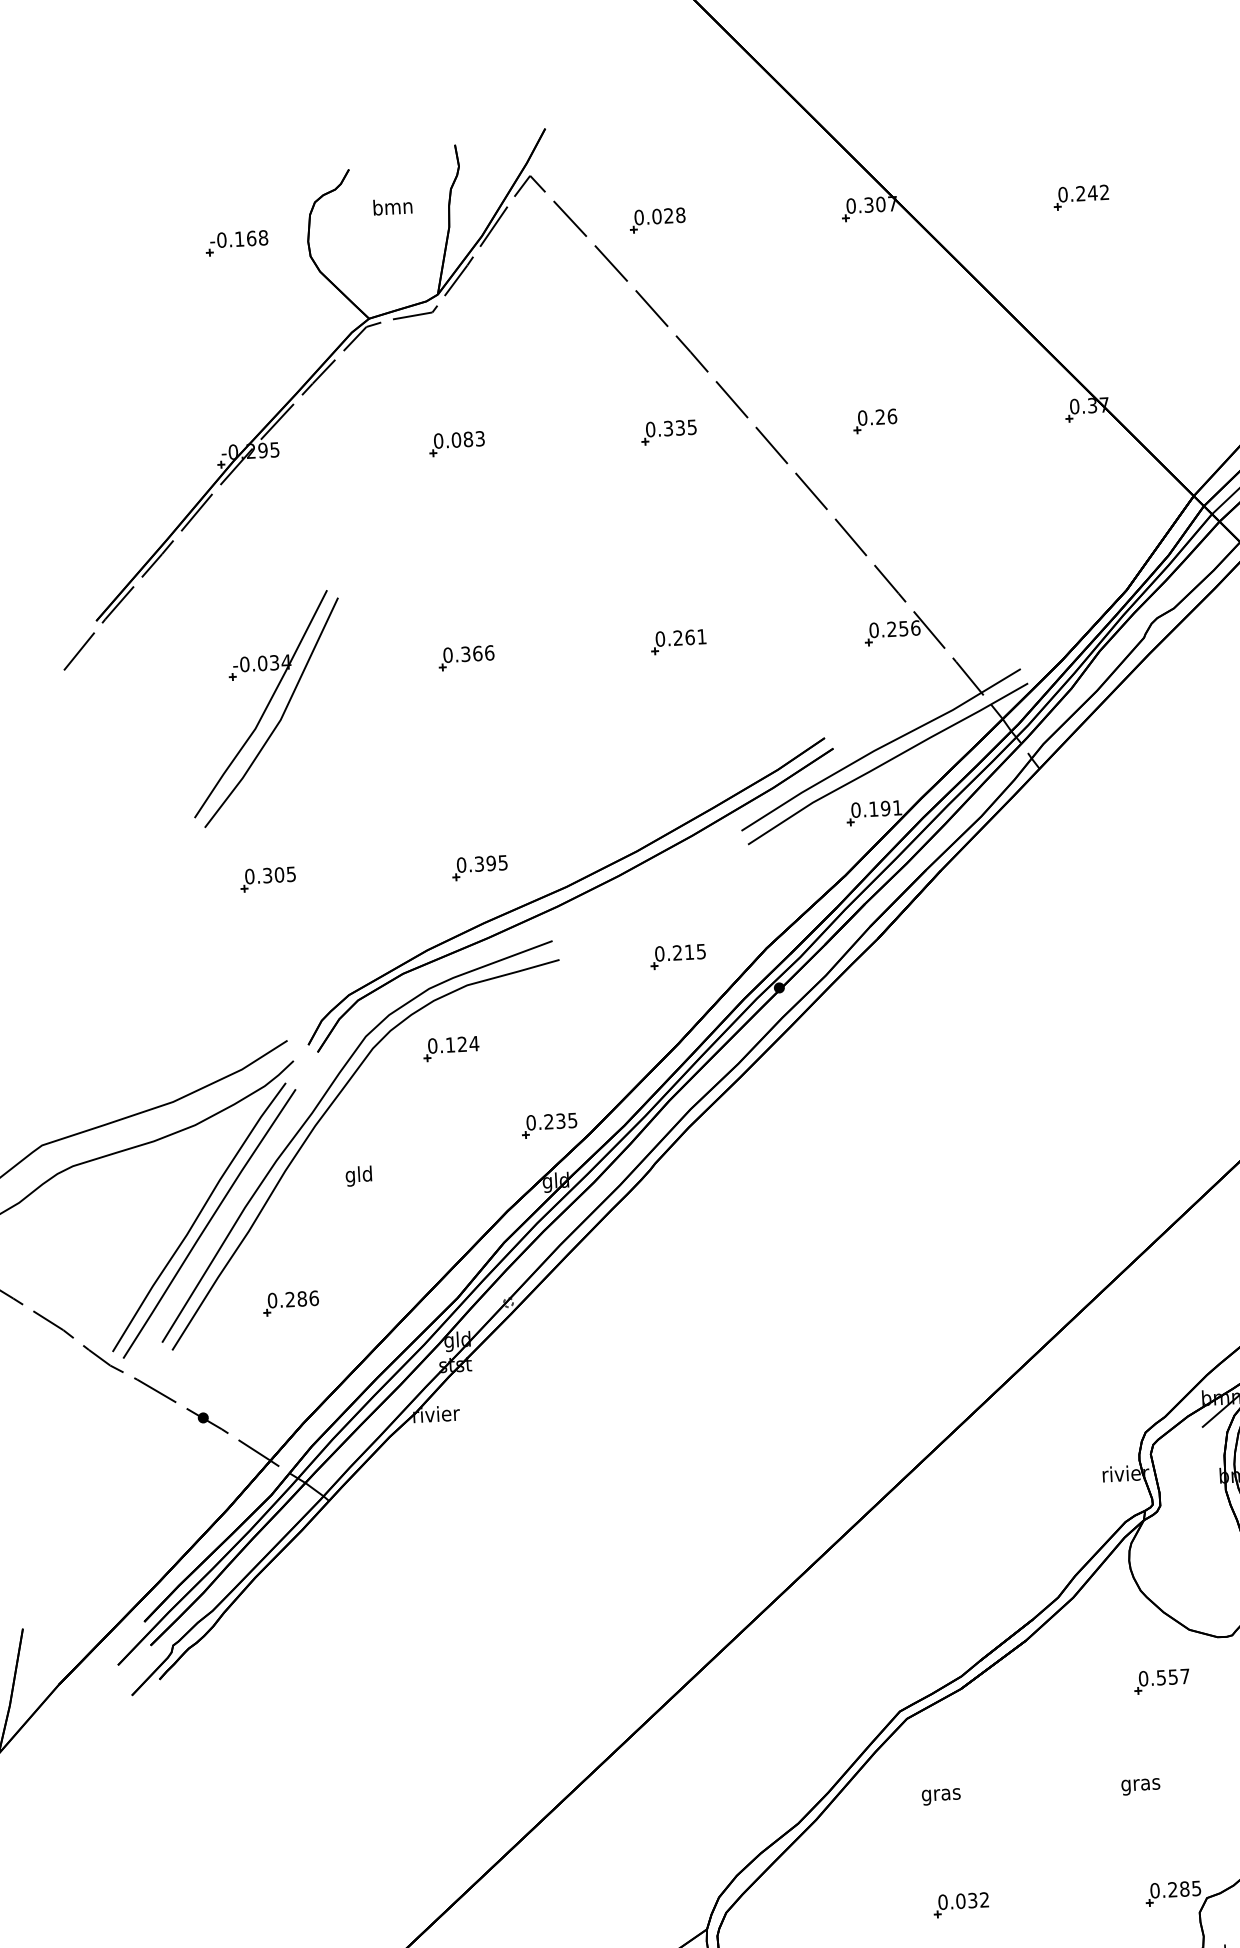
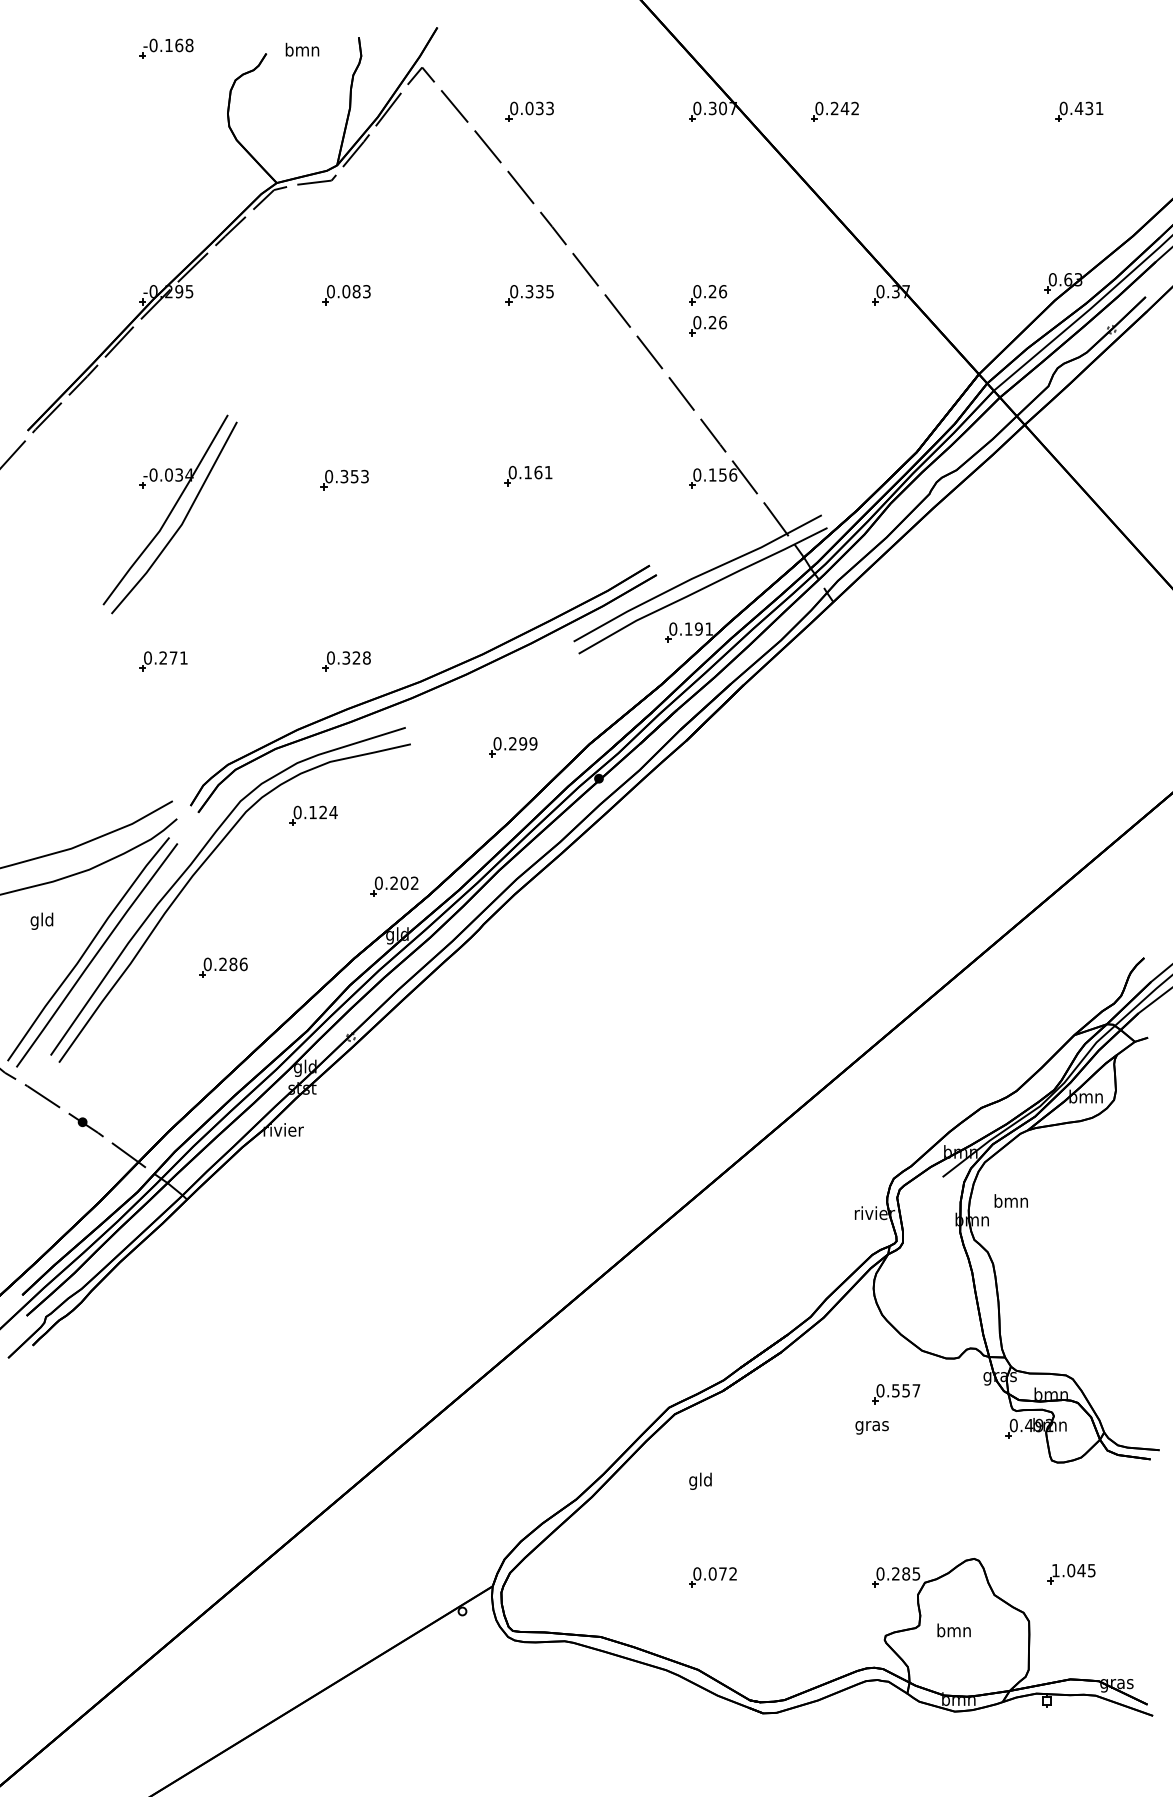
part: (1080, 197) -> (834, 111), moved
text: (392, 206) -> (302, 49), moved
text: (675, 215) -> (545, 108), 0.028 -> 0.033
part: (236, 242) -> (166, 48), moved
part: (877, 457) -> (708, 326), added
text: (891, 628) -> (712, 474), 0.256 -> 0.156
text: (677, 638) -> (527, 472), 0.261 -> 0.161
text: (483, 653) -> (359, 476), 0.366 -> 0.353
text: (496, 862) -> (361, 657), 0.395 -> 0.328
text: (279, 874) -> (173, 657), 0.305 -> 0.271
text: (695, 951) -> (528, 743), 0.215 -> 0.299
text: (566, 1119) -> (409, 882), 0.235 -> 0.202
text: (358, 1175) -> (41, 920), moved
part: (290, 1303) -> (223, 967), moved
text: (1140, 1786) -> (871, 1427), moved
text: (940, 1793) -> (700, 1480), gras -> gld
text: (972, 1900) -> (722, 1573), 0.032 -> 0.072

